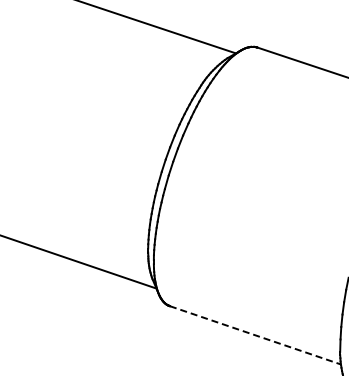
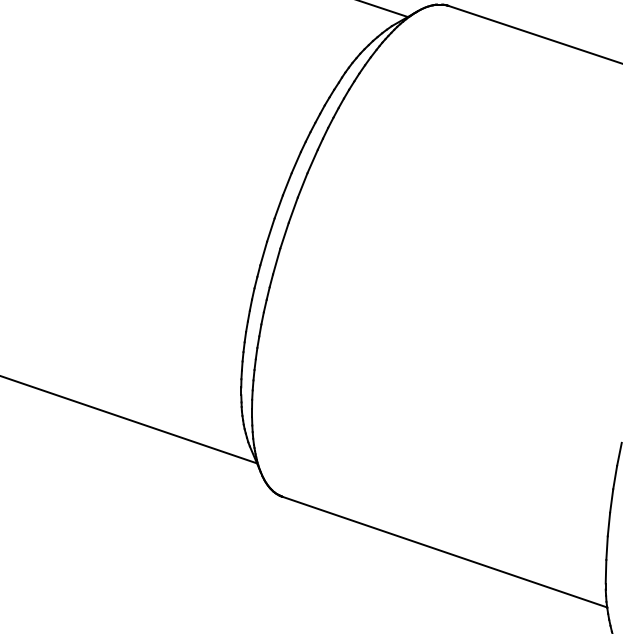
line: (255, 335) -> (444, 552), dashed -> solid

